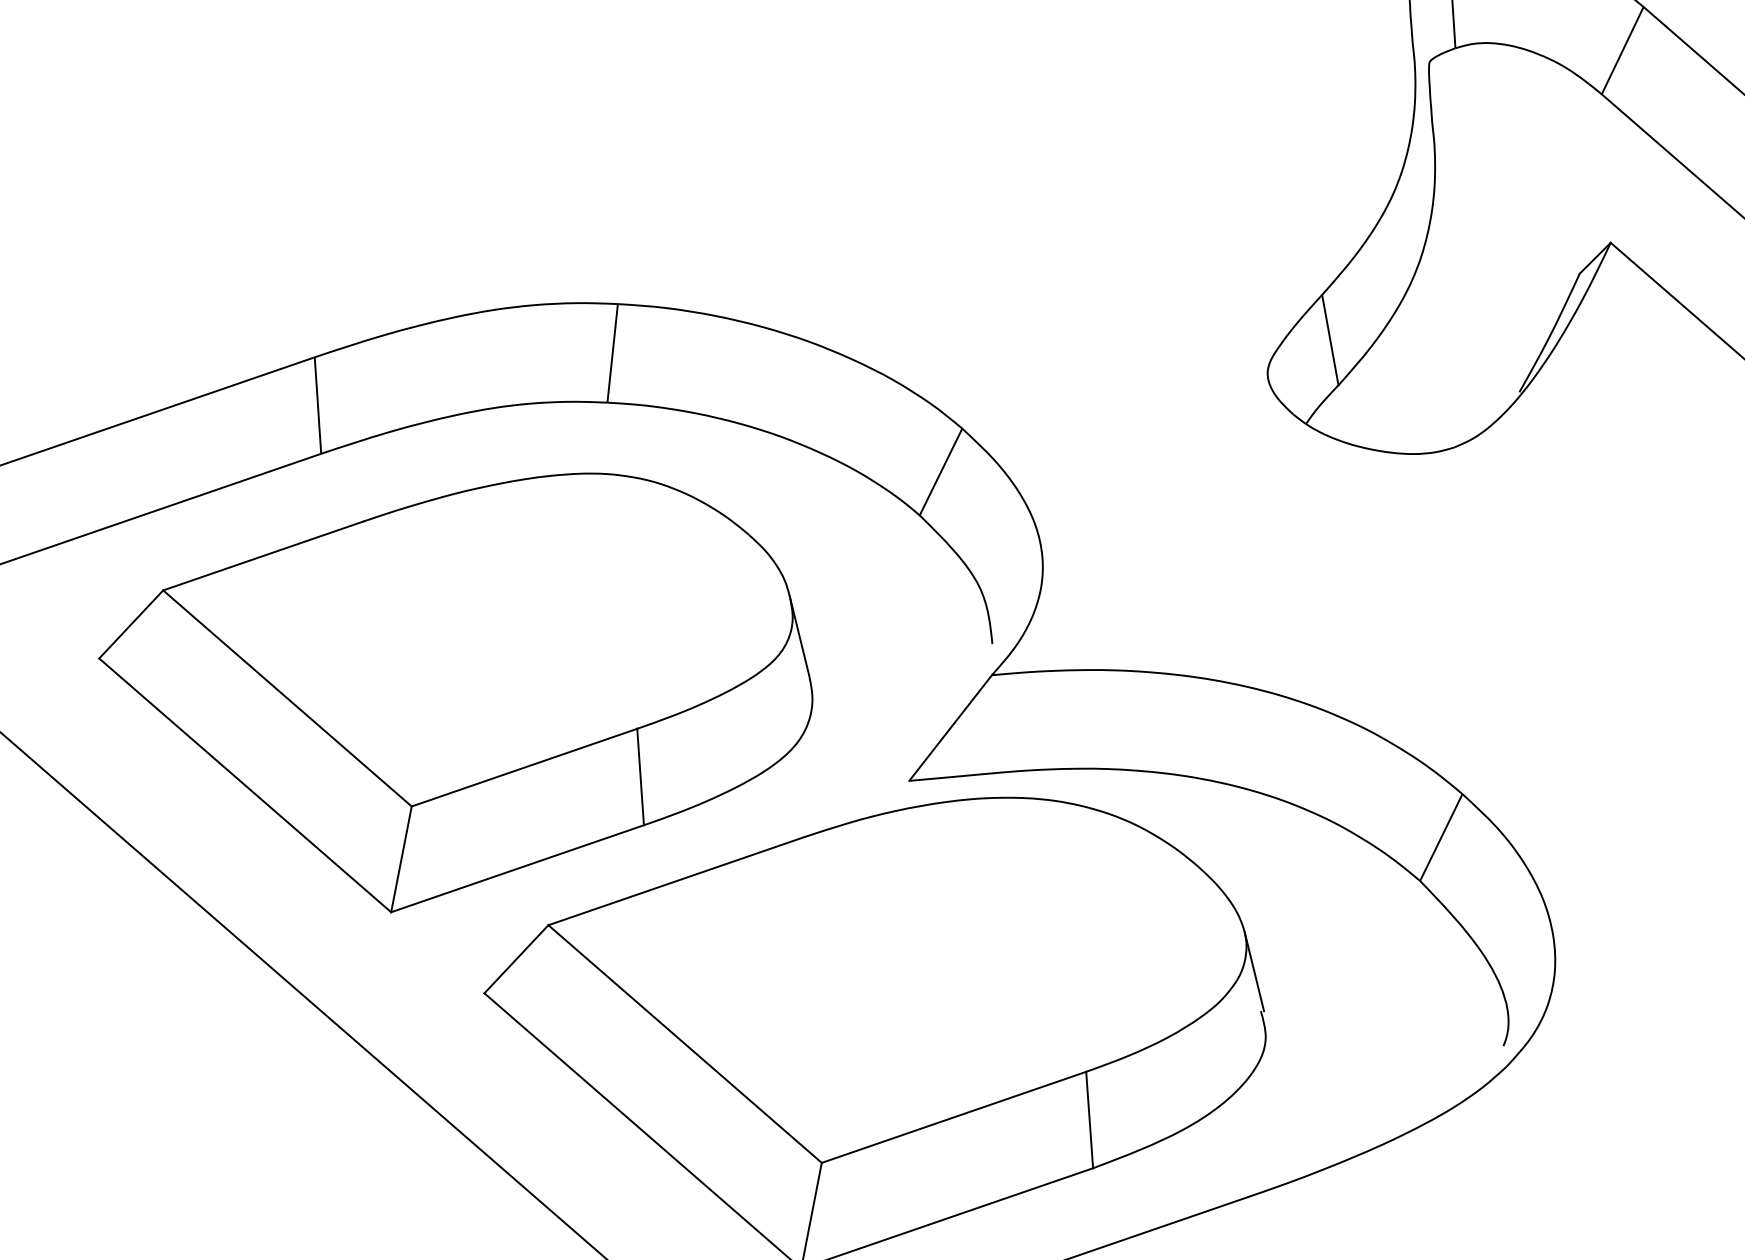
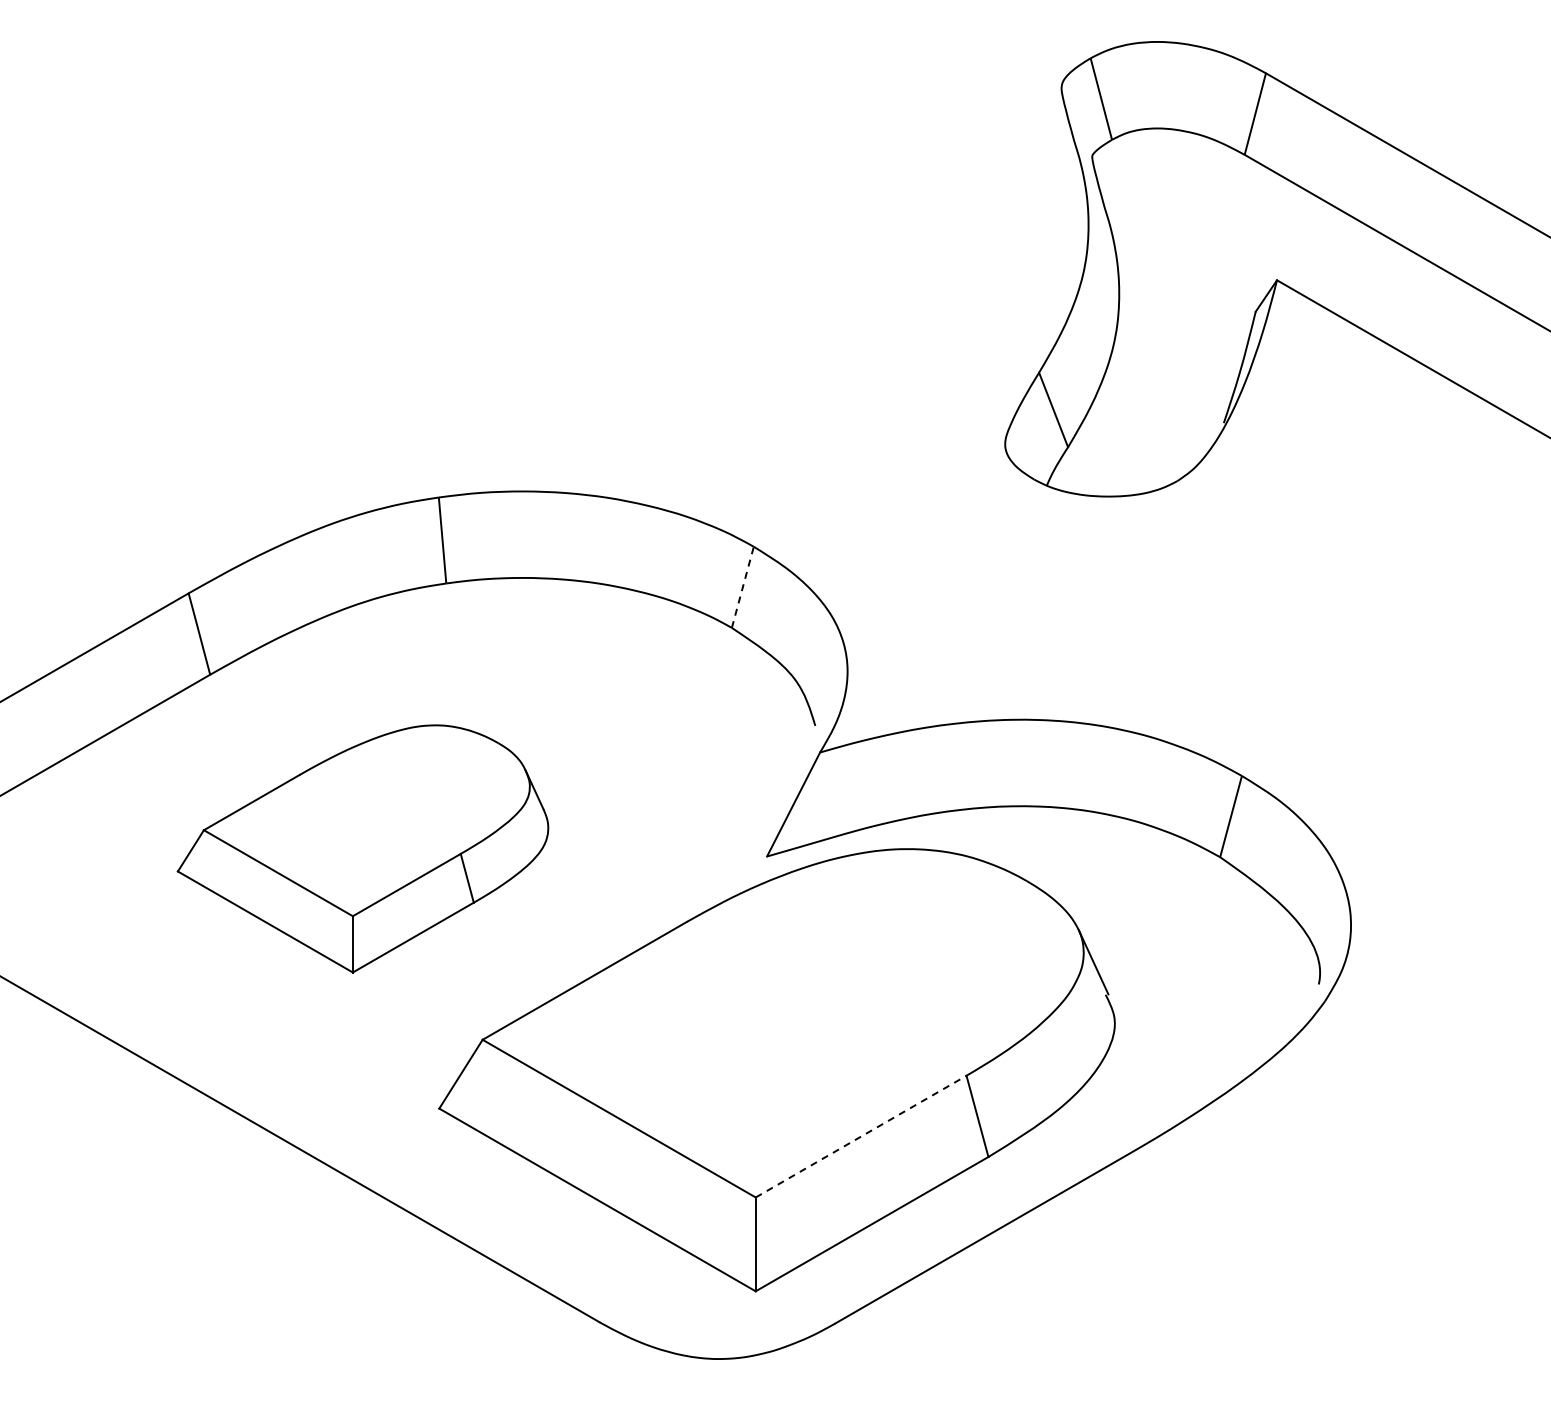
line: (940, 470) -> (742, 586), solid -> dashed
part: (454, 683) -> (362, 848), size x0.6
line: (954, 1117) -> (861, 1136), solid -> dashed

